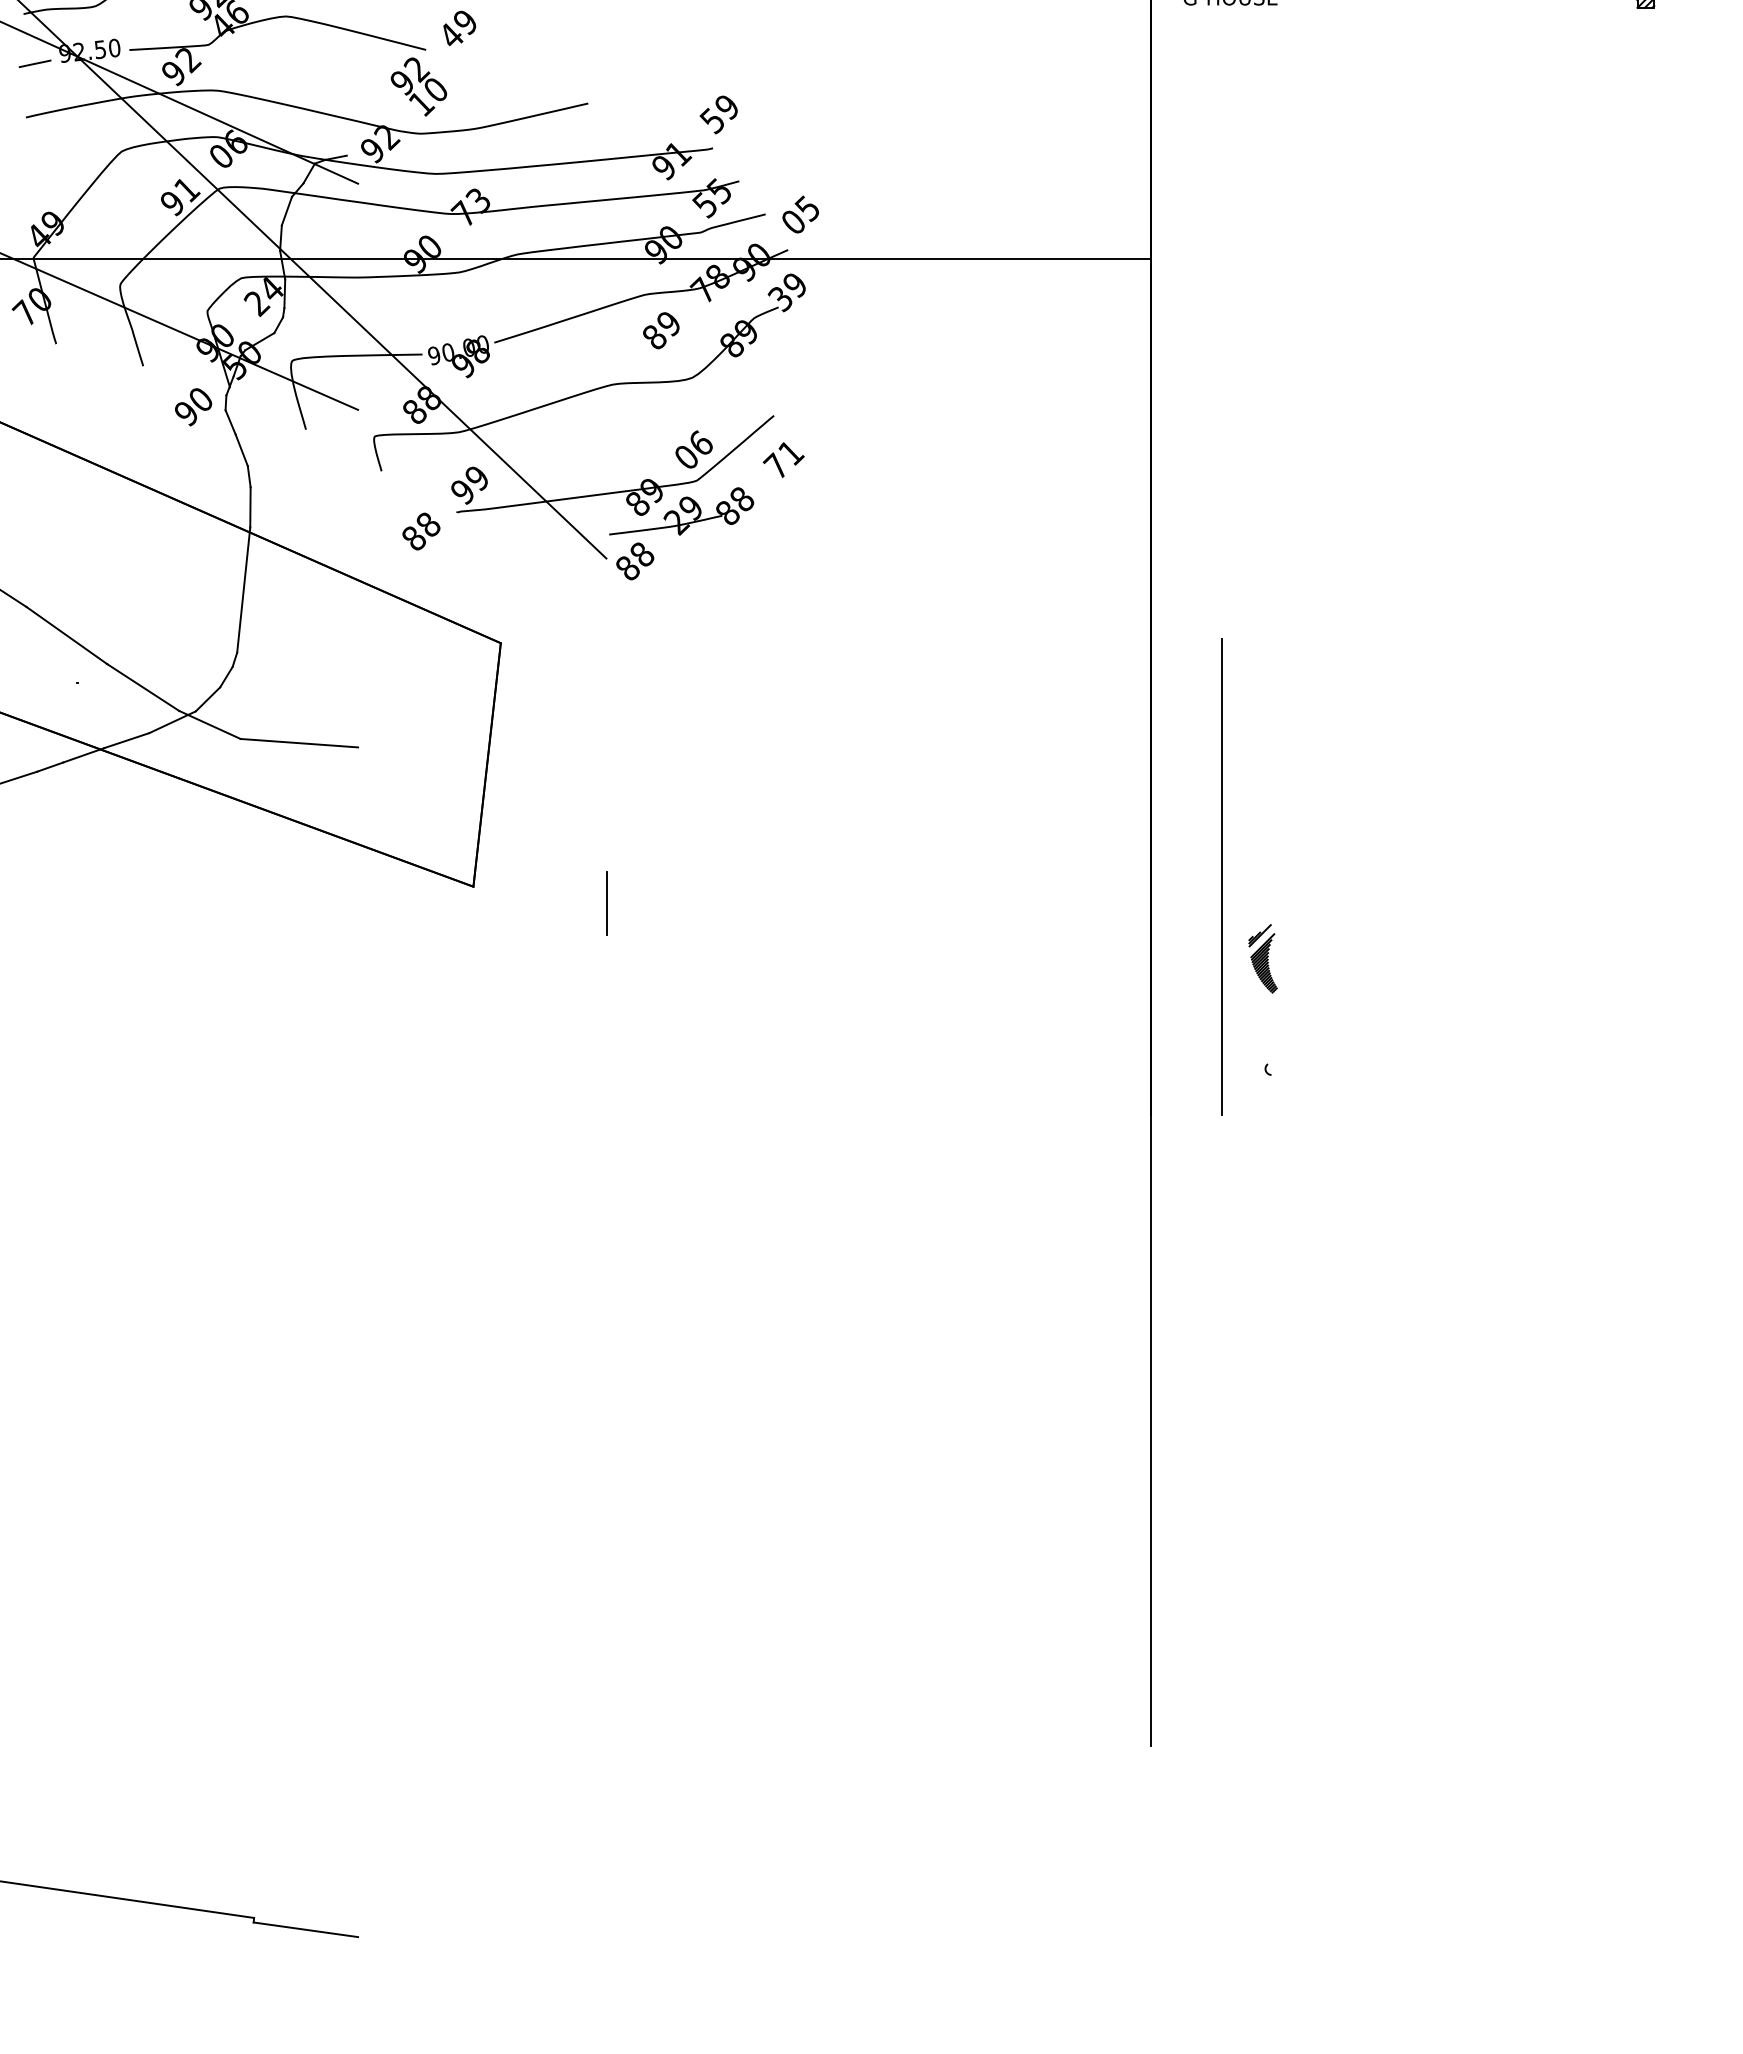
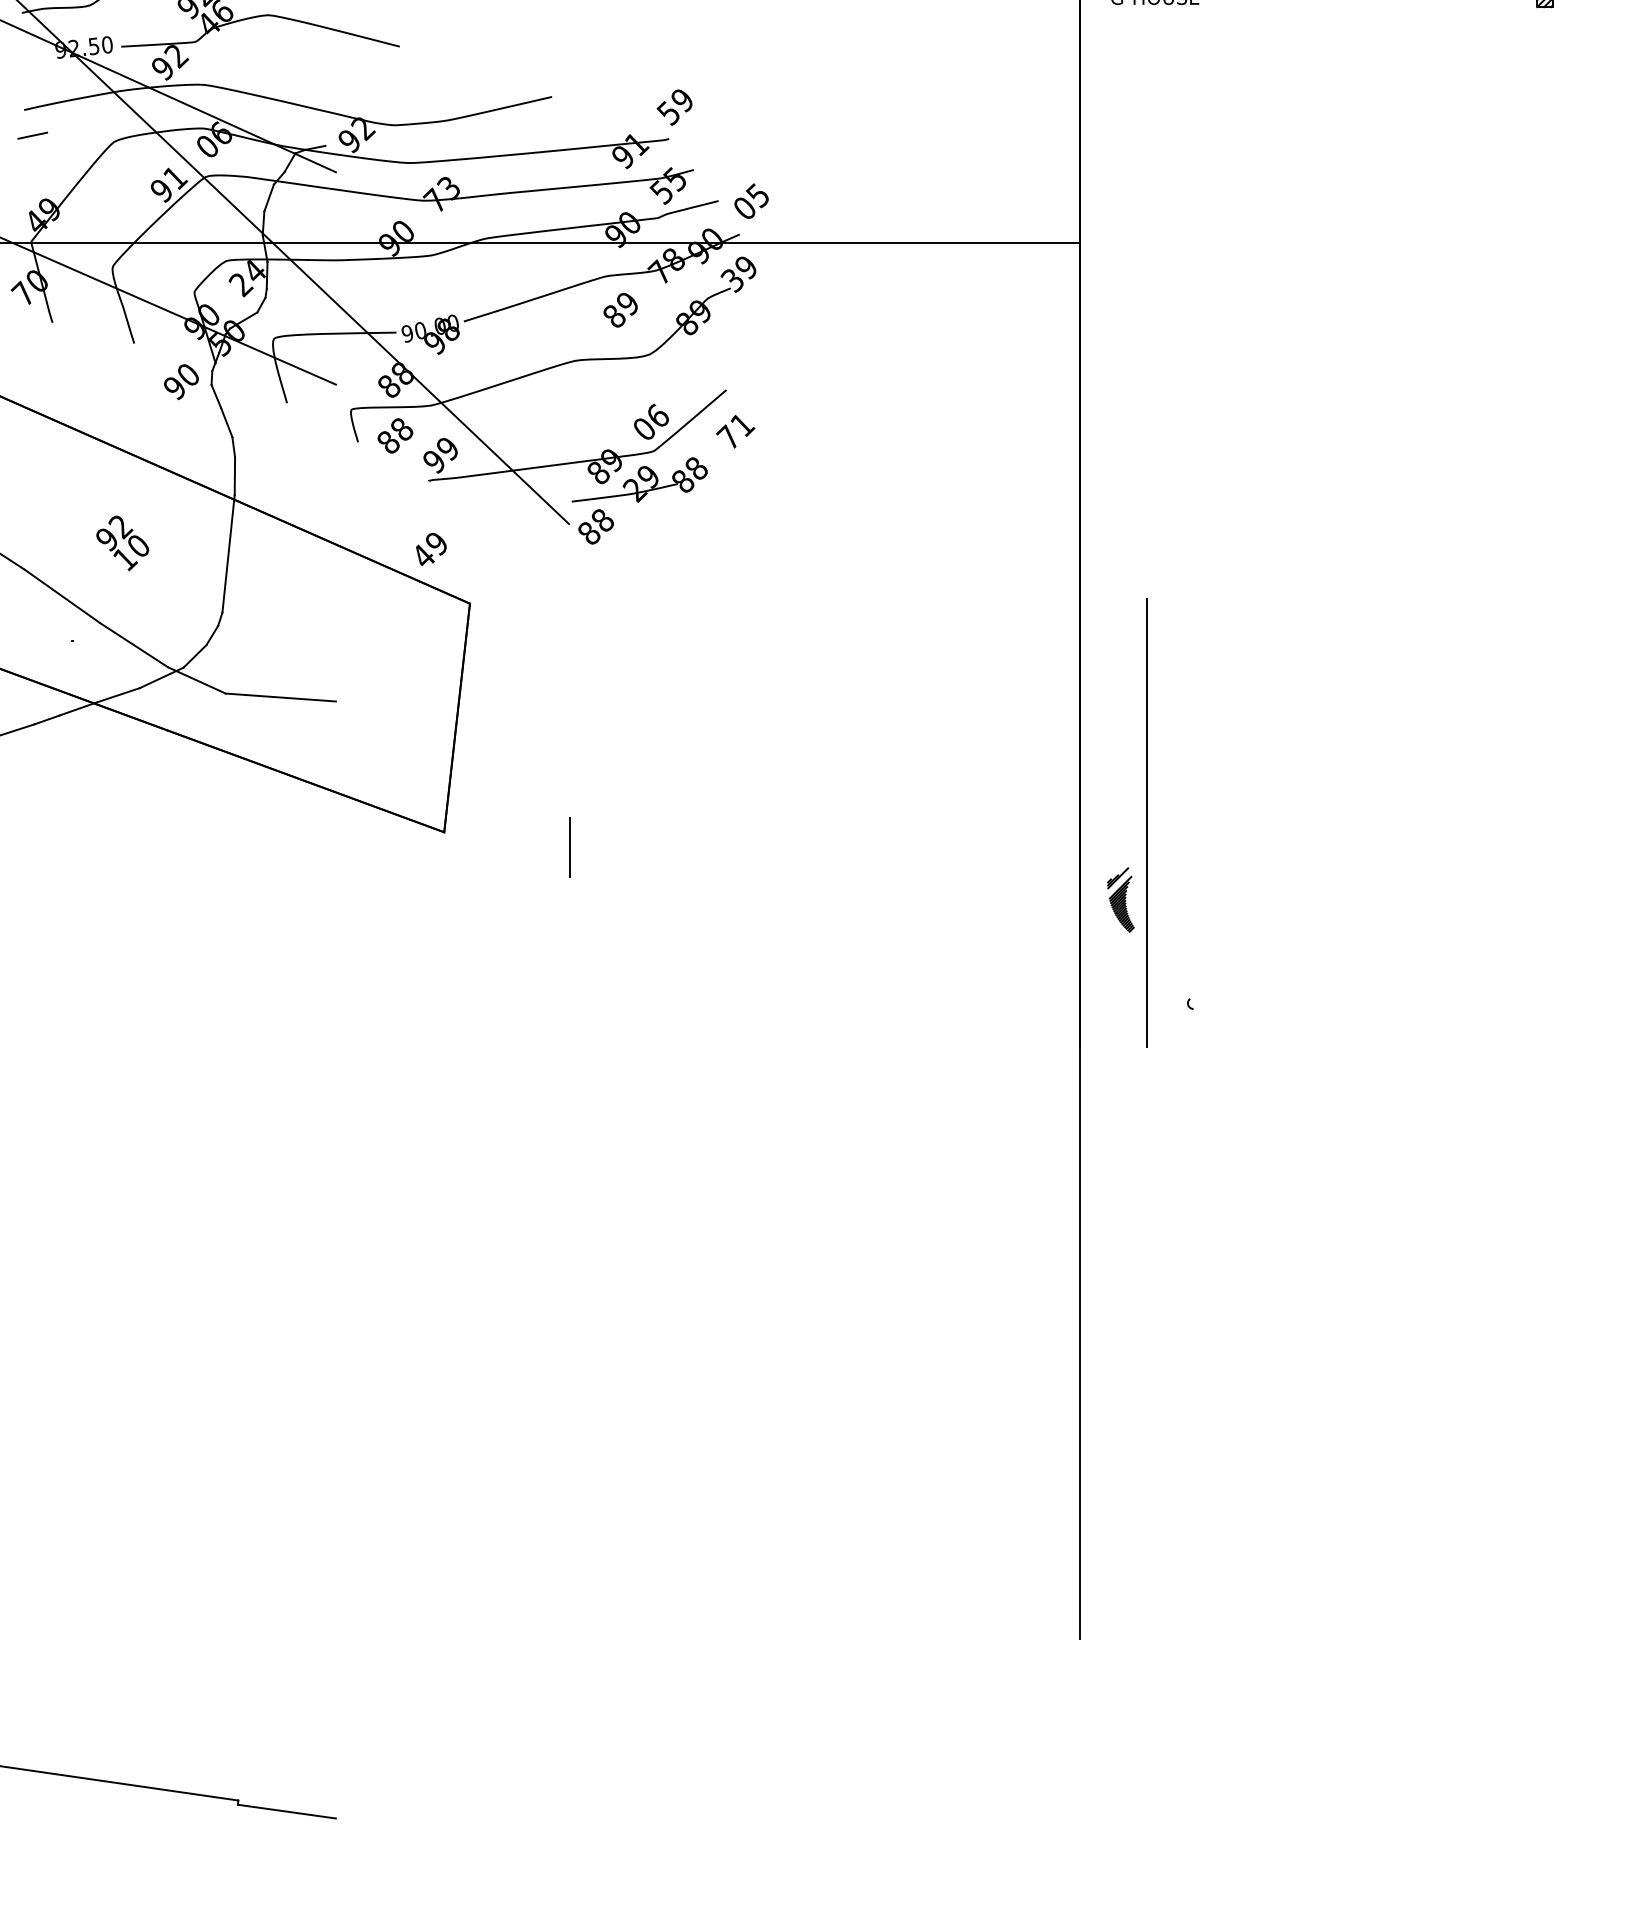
text: (459, 28) -> (431, 549), moved
line: (34, 63) -> (32, 135), moved
text: (418, 86) -> (122, 542), moved
text: (421, 531) -> (395, 435), moved
part: (1262, 958) -> (1120, 899), moved

